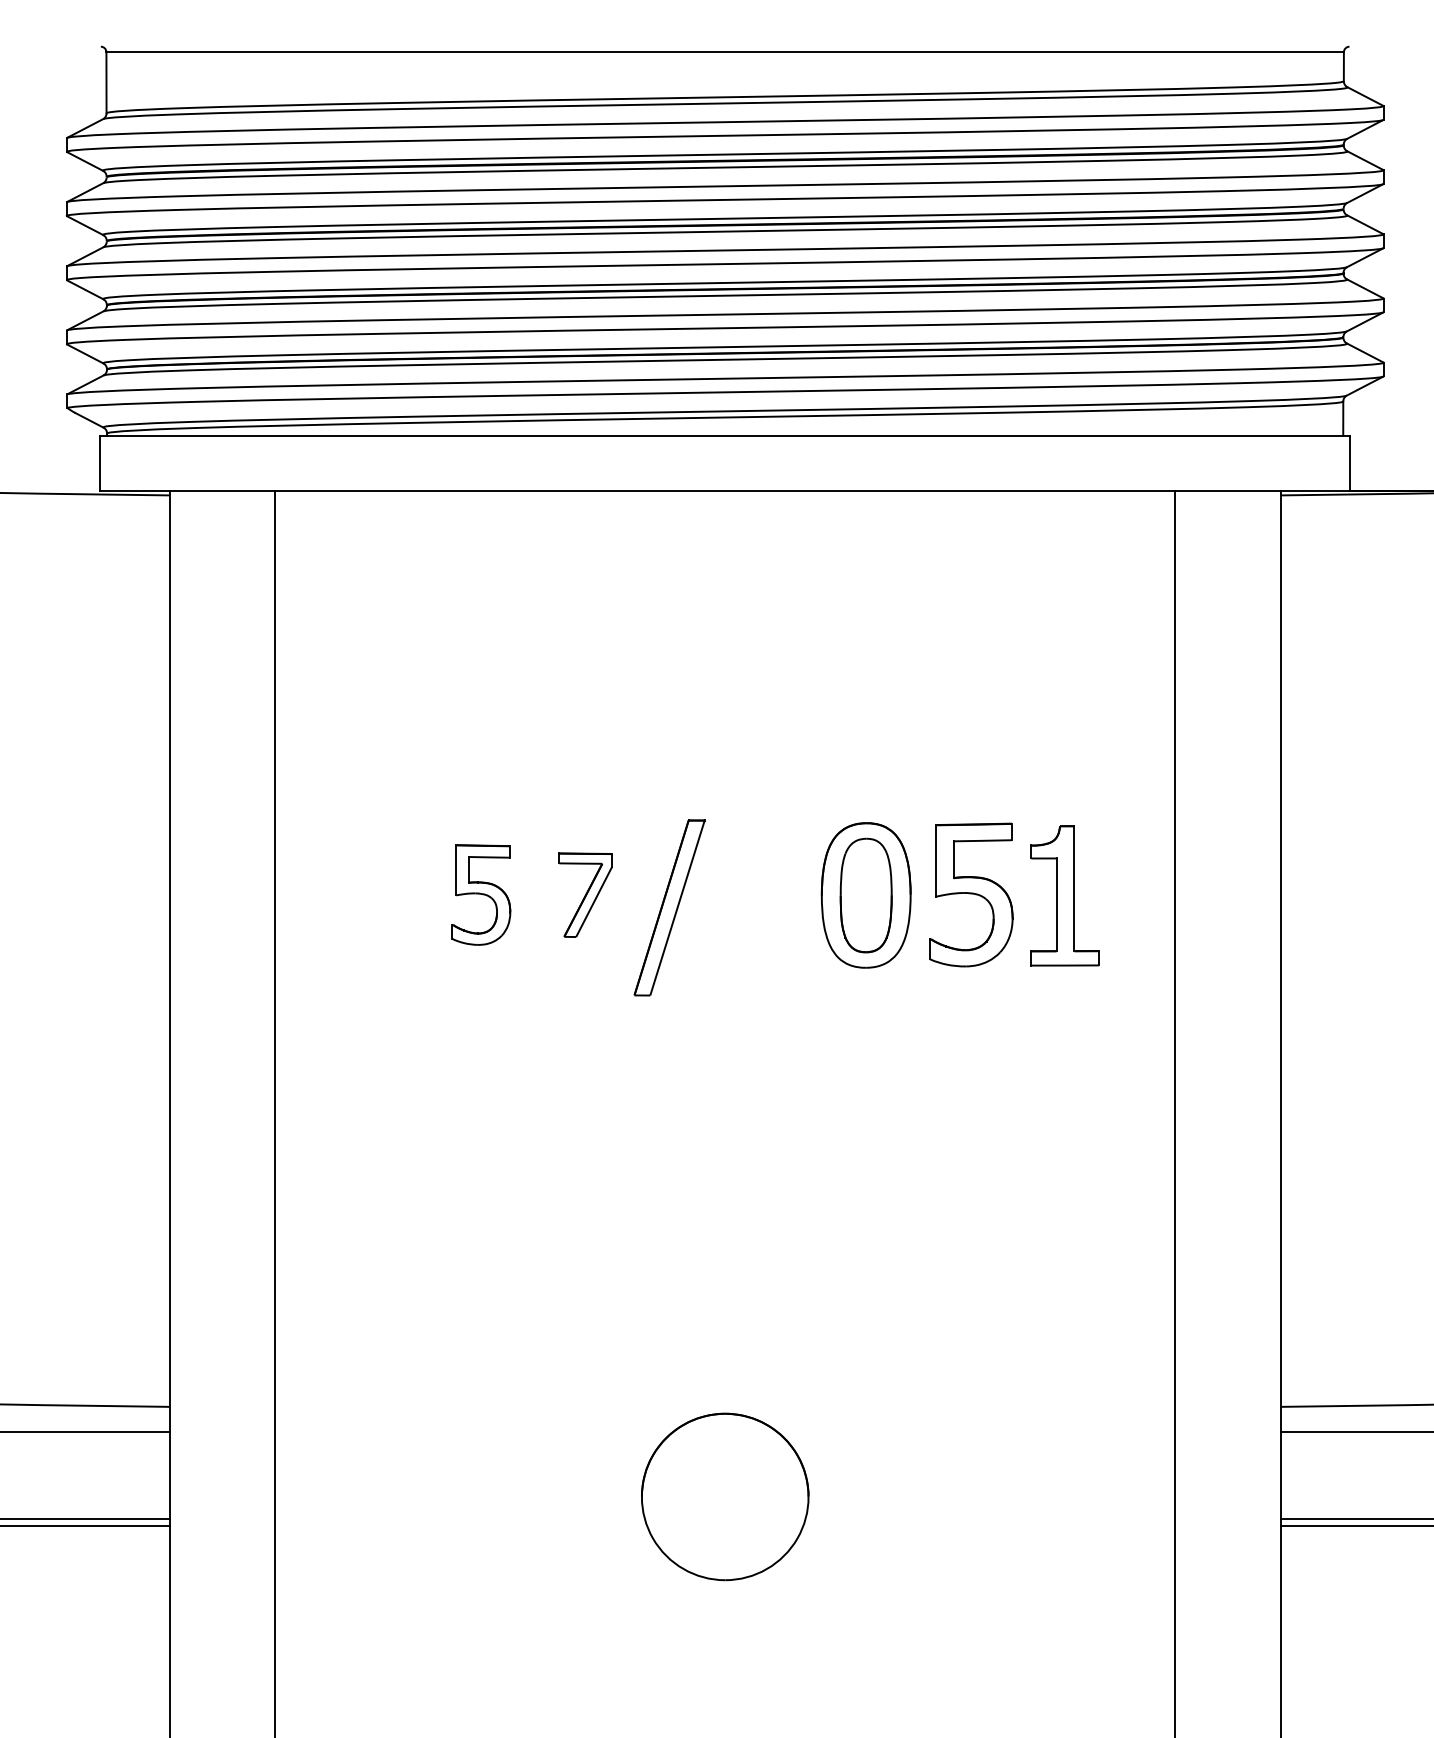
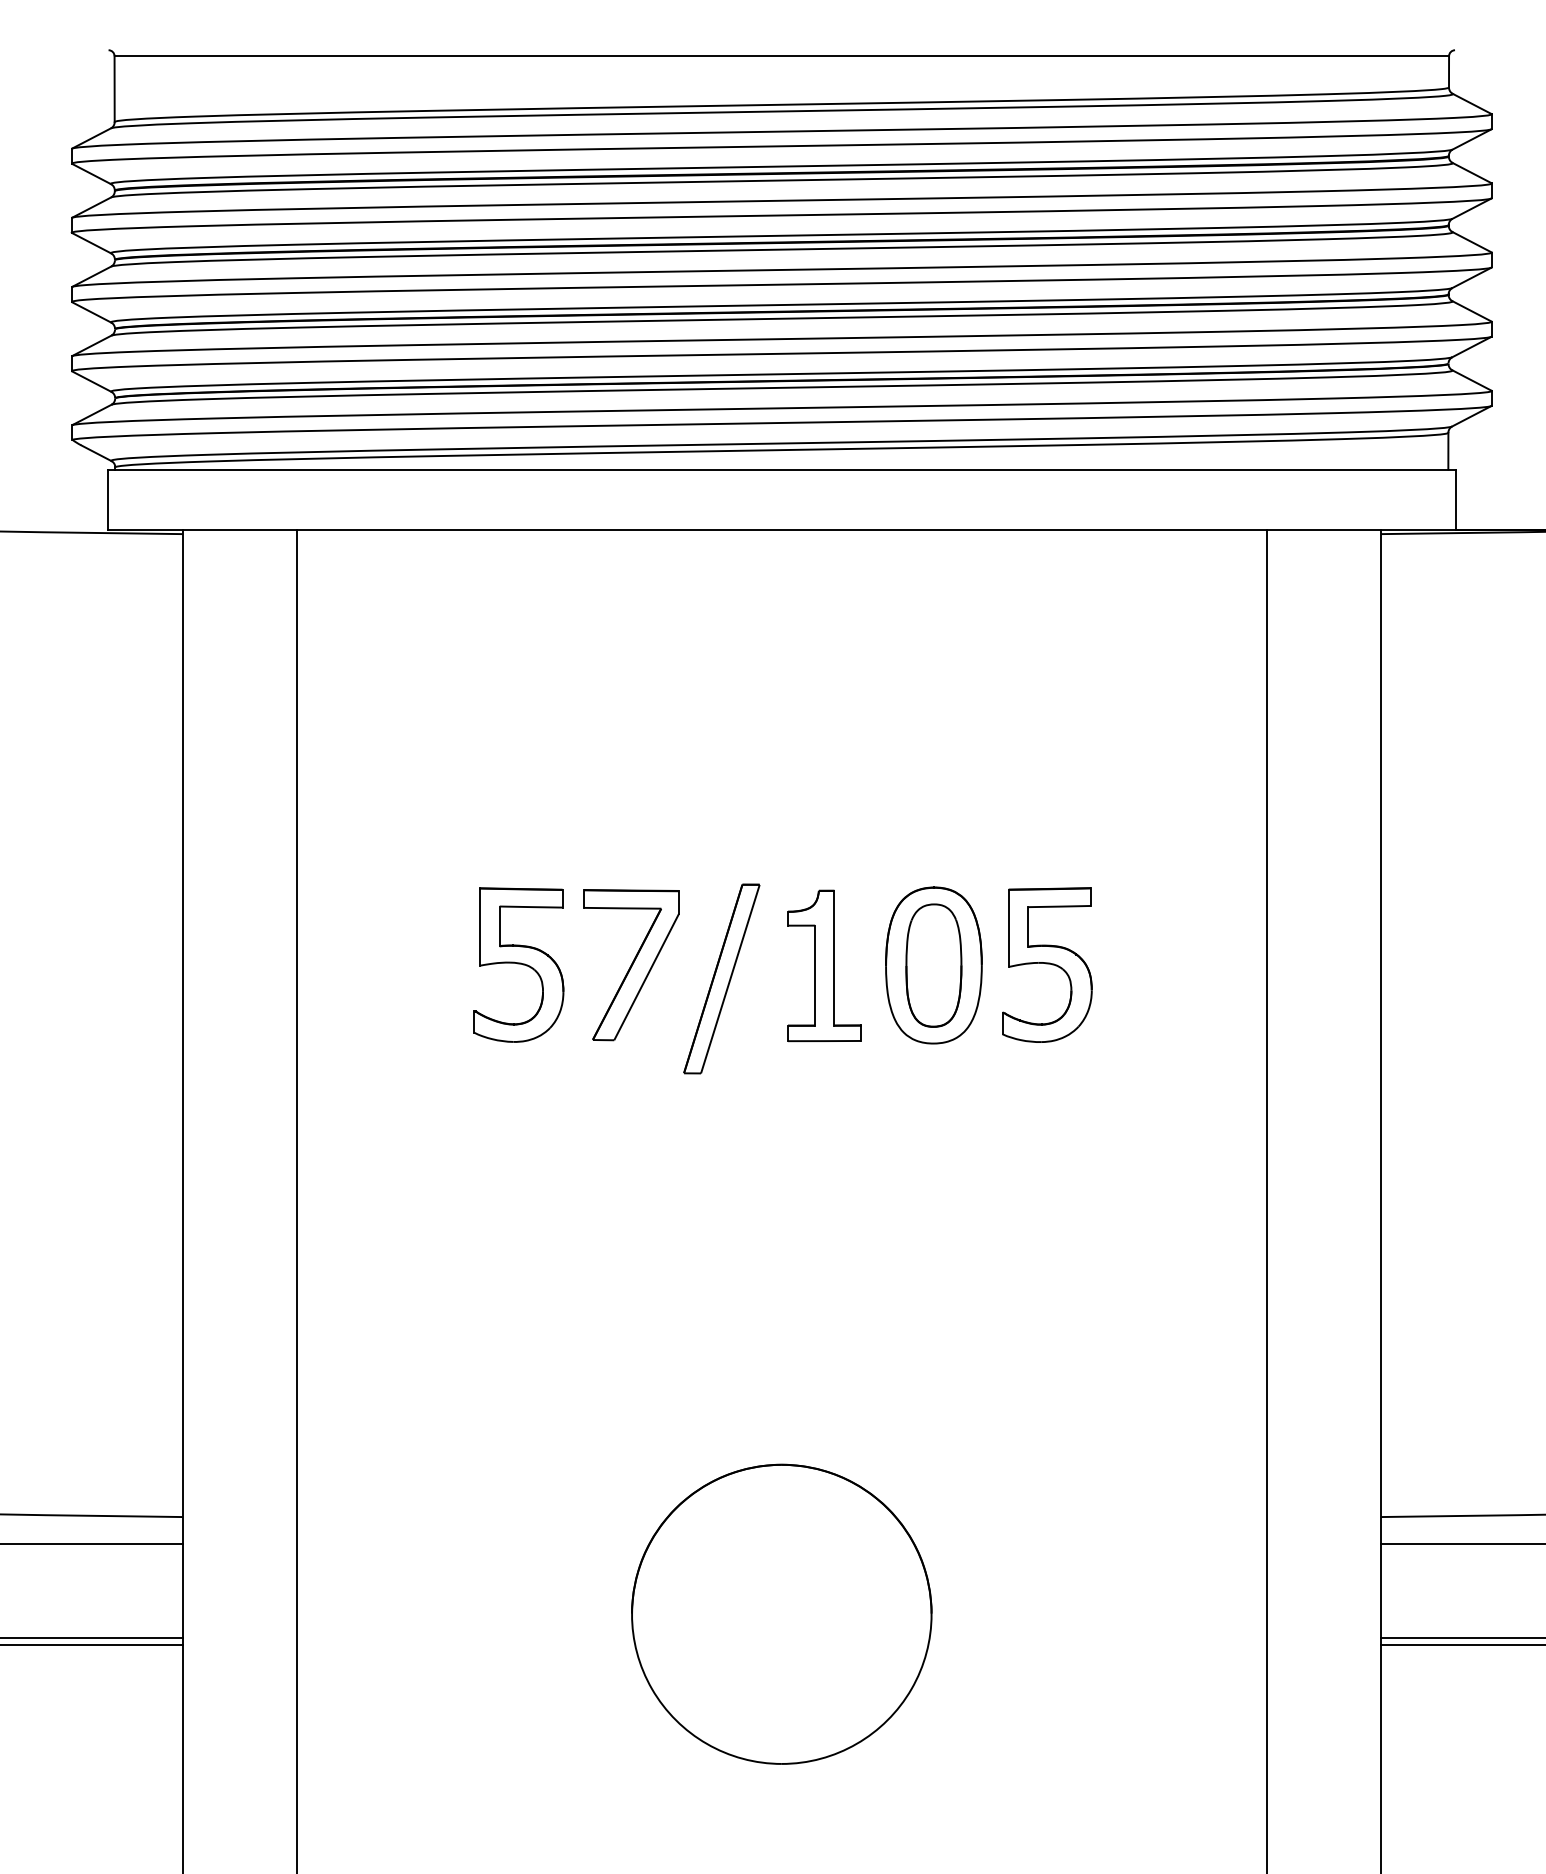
part: (481, 894) -> (518, 964), size x1.43
part: (585, 895) -> (631, 965), size x1.67
part: (1065, 895) -> (824, 965), moved
part: (724, 1496) -> (781, 1613), size x1.67

